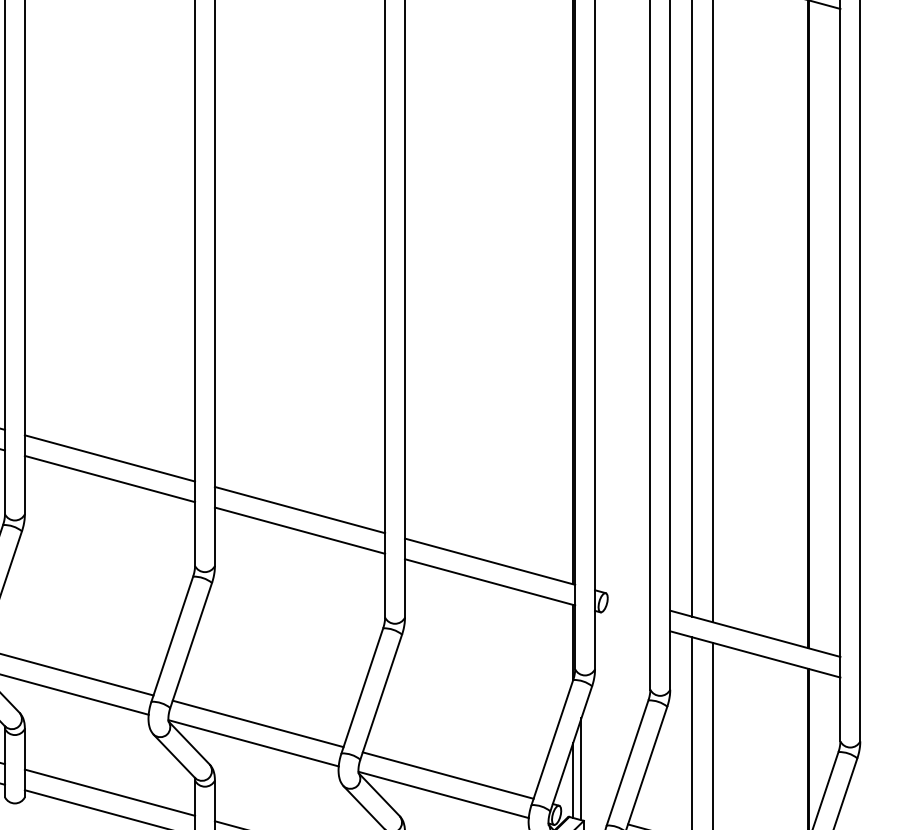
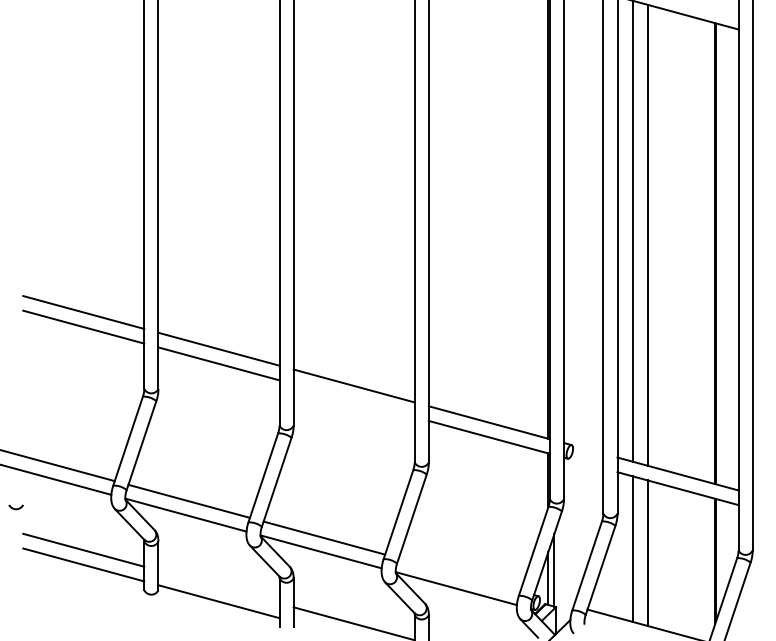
line: (299, 530) -> (353, 400), removed
line: (448, 775) -> (459, 574), removed
line: (109, 791) -> (218, 586), removed

